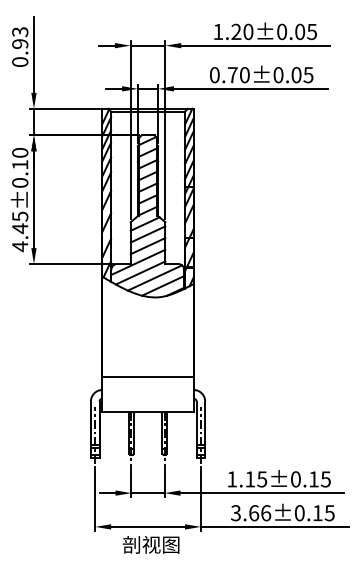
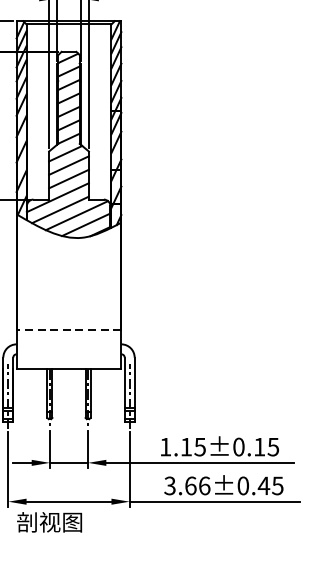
line: (148, 377) -> (69, 330), solid -> dashed
text: (317, 513) -> (263, 486), 3.66±0.15 -> 3.66±0.45
text: (150, 544) -> (48, 521), moved

